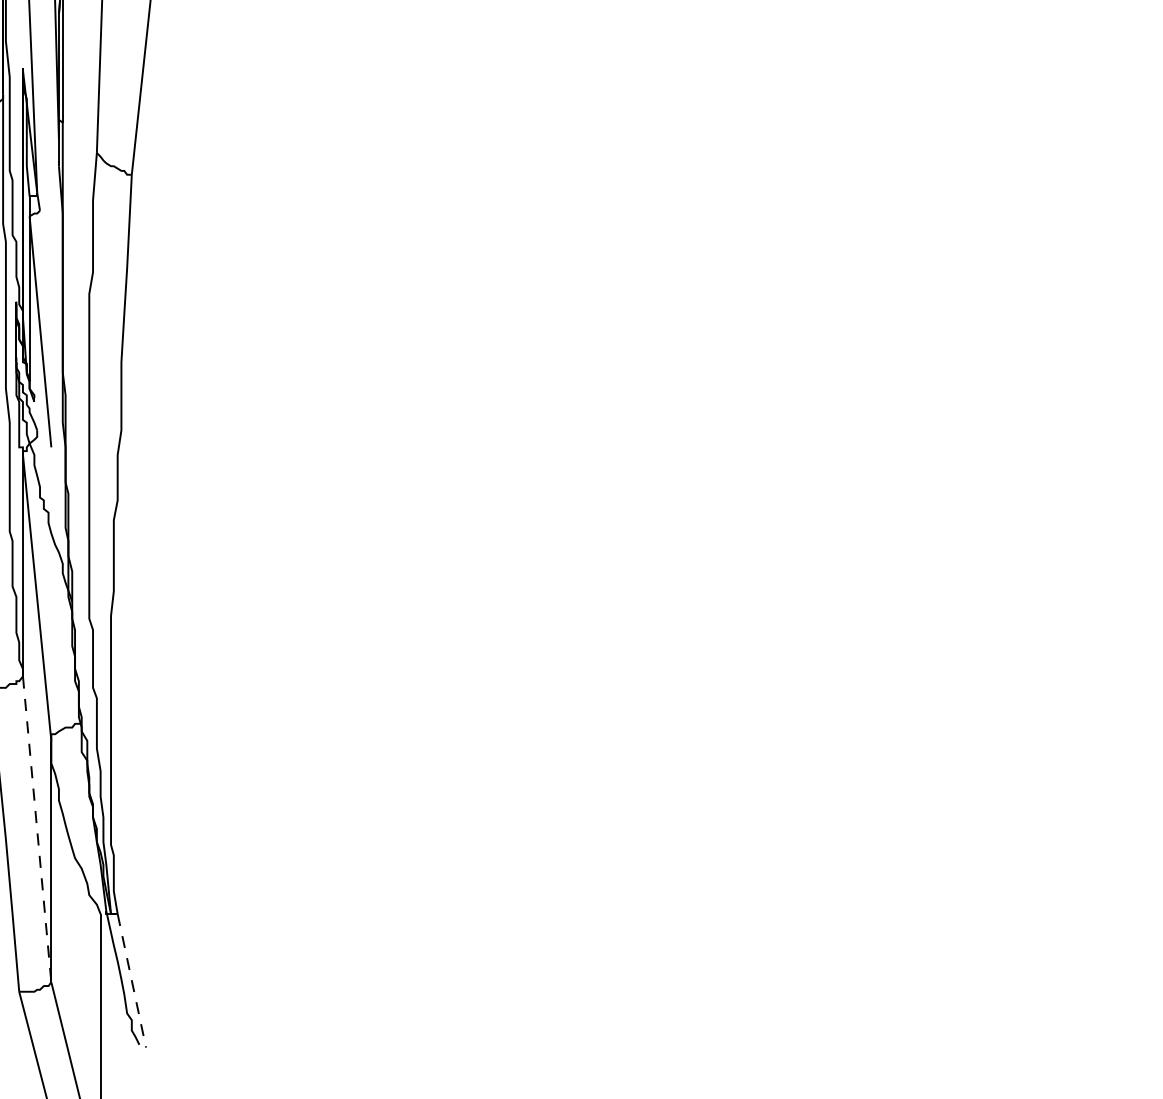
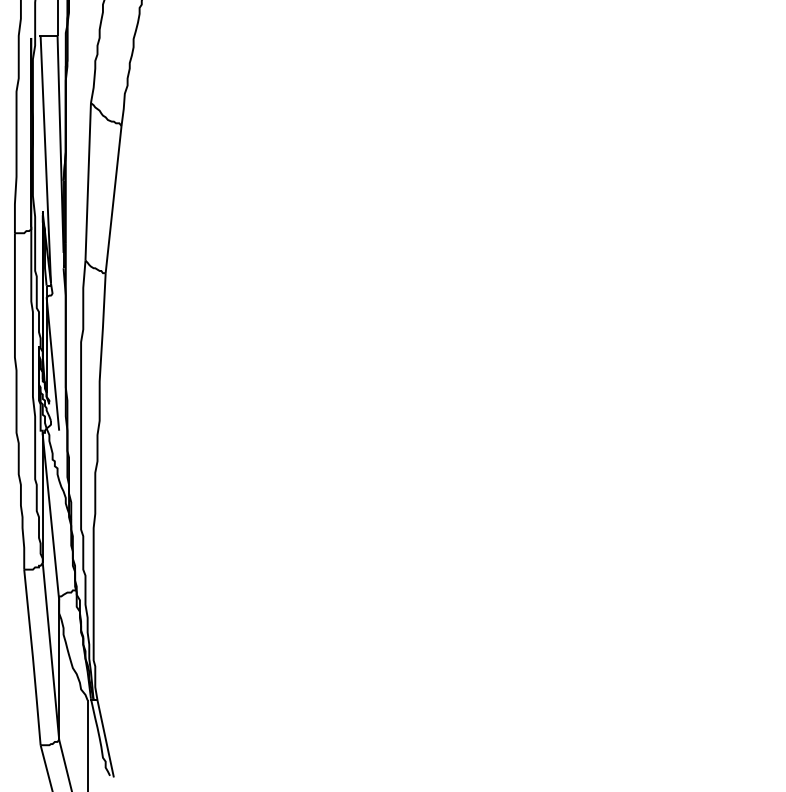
line: (36, 829) -> (50, 651), dashed -> solid
line: (131, 981) -> (105, 739), dashed -> solid

